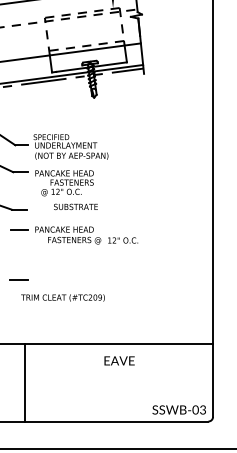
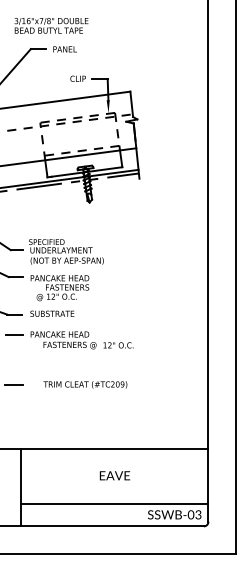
text: (76, 206) -> (52, 313), moved
text: (63, 297) -> (85, 384), moved
text: (119, 360) -> (114, 475), moved
line: (119, 398) -> (114, 503), added

